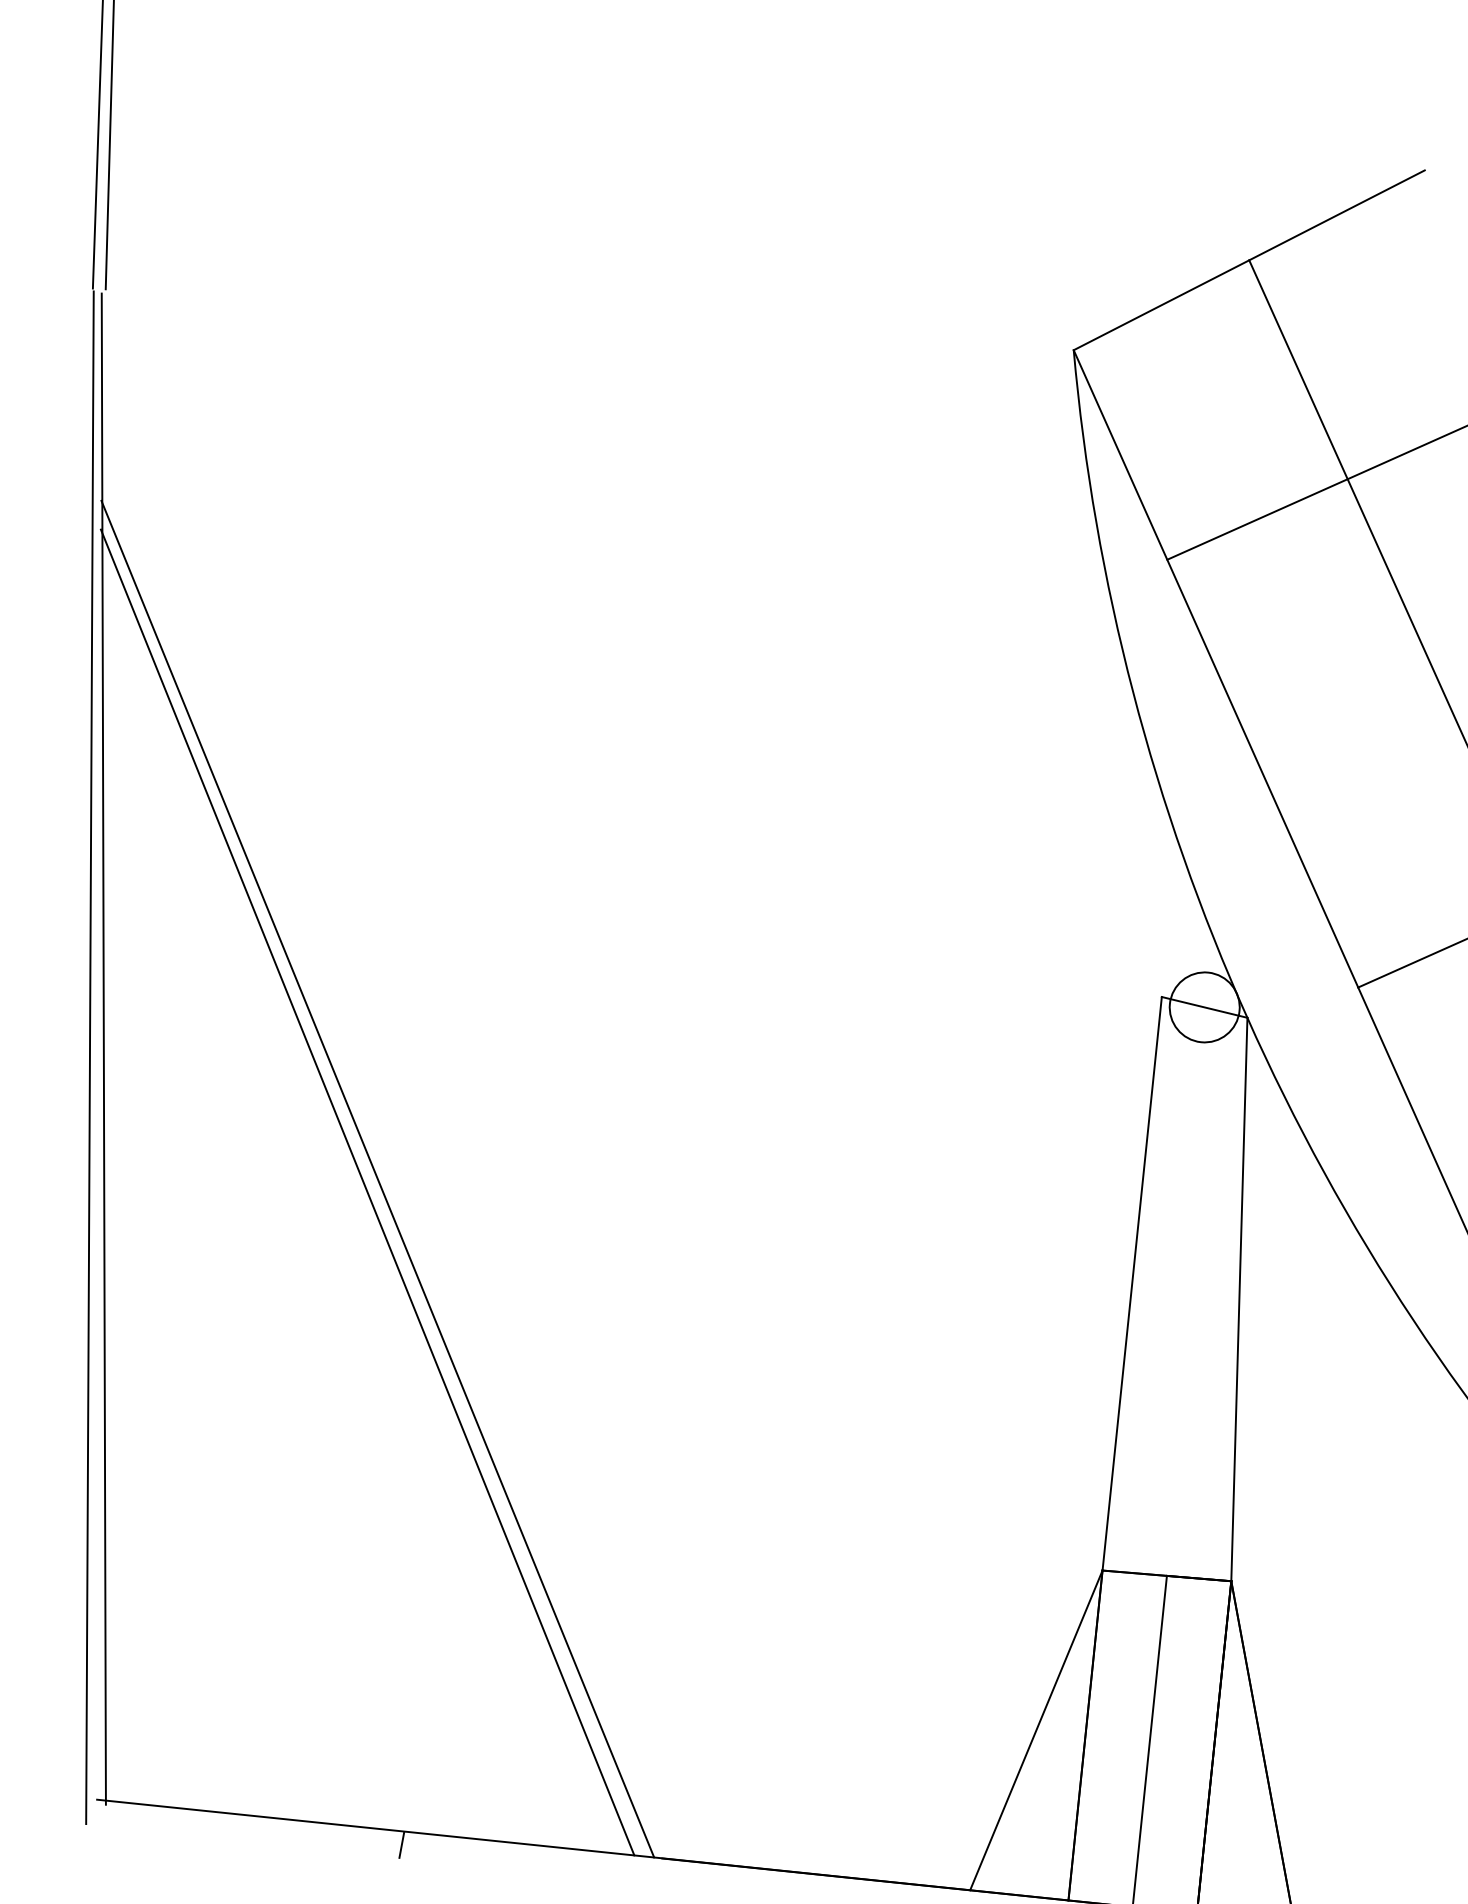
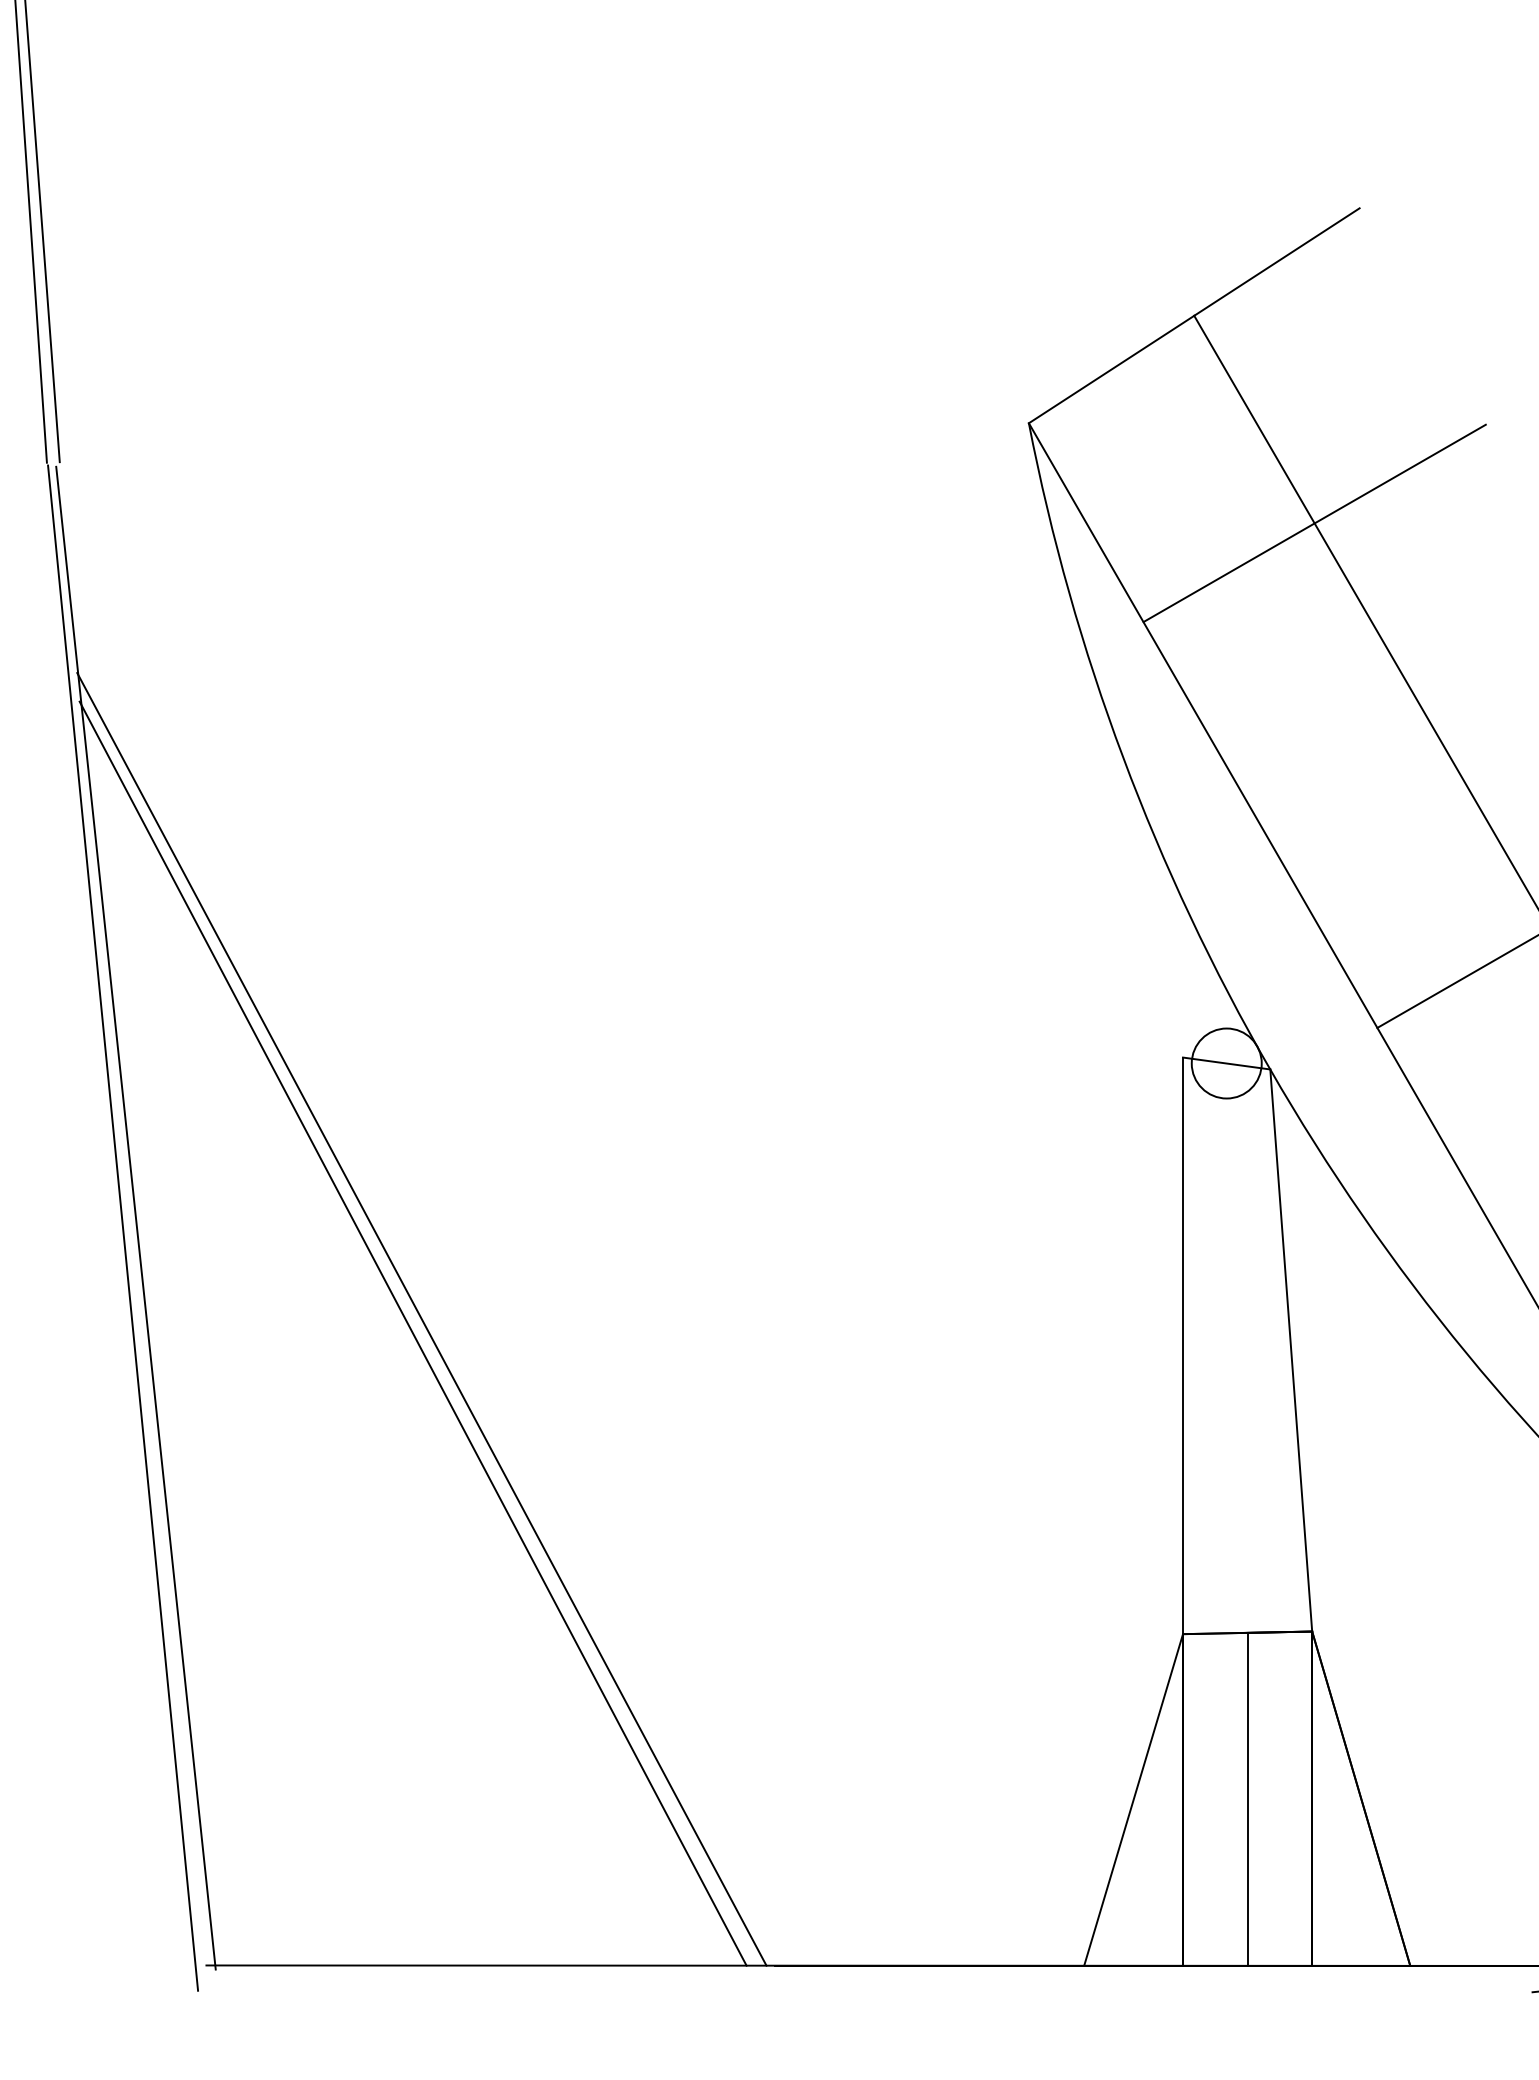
line: (402, 1845) -> (514, 1979), removed

